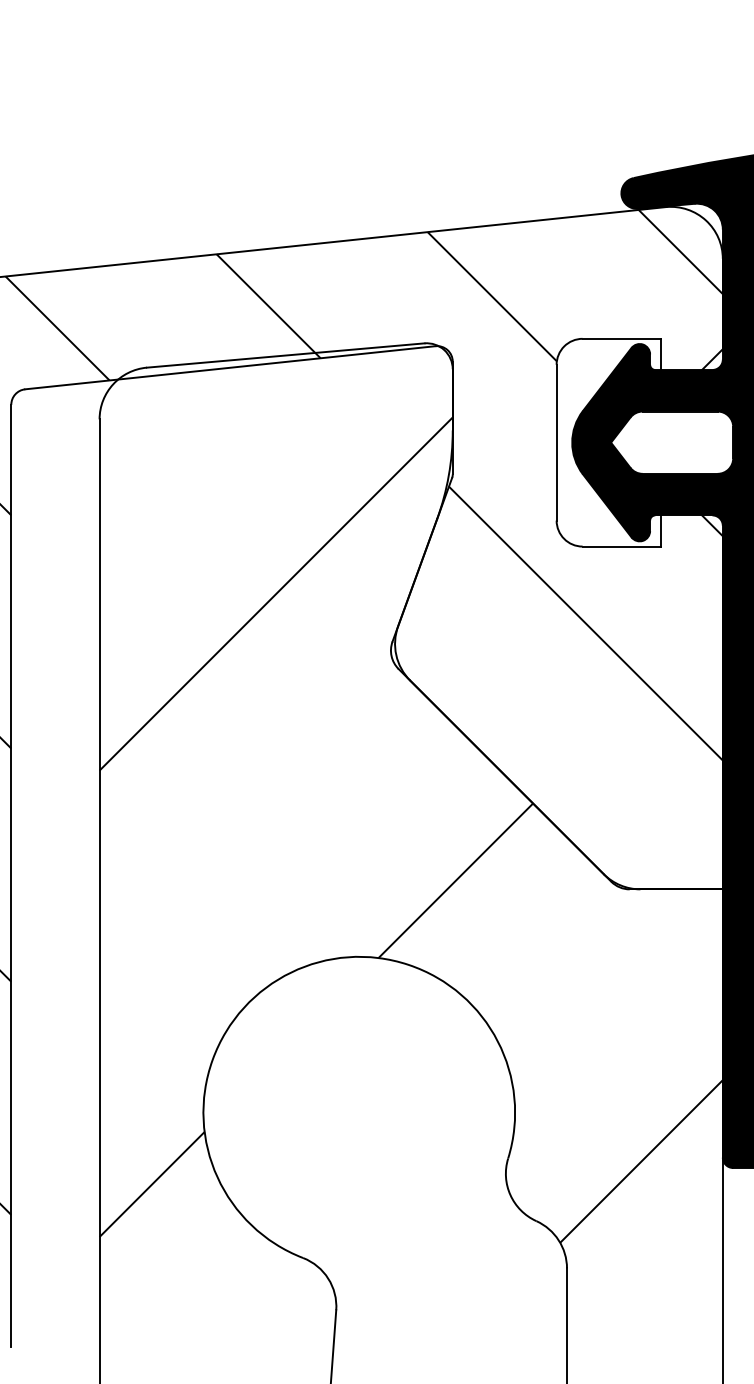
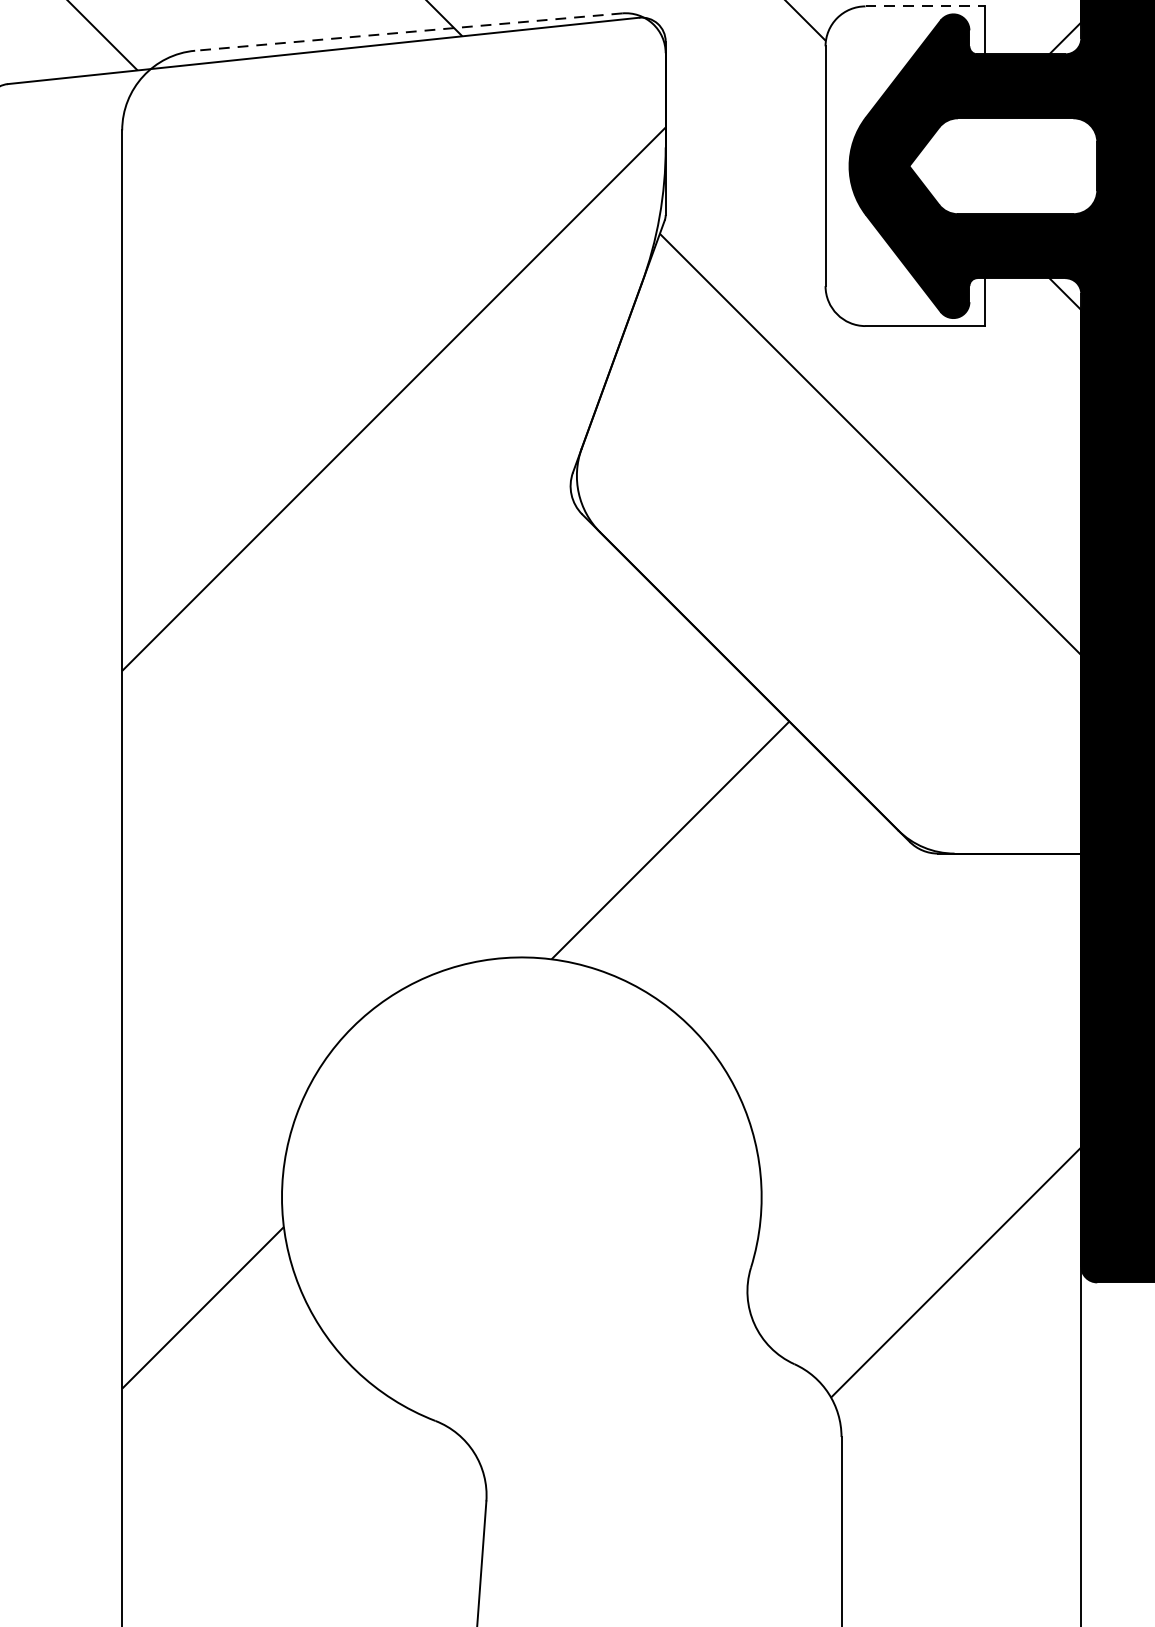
line: (621, 338) -> (925, 5), solid -> dashed
line: (285, 355) -> (408, 32), solid -> dashed

